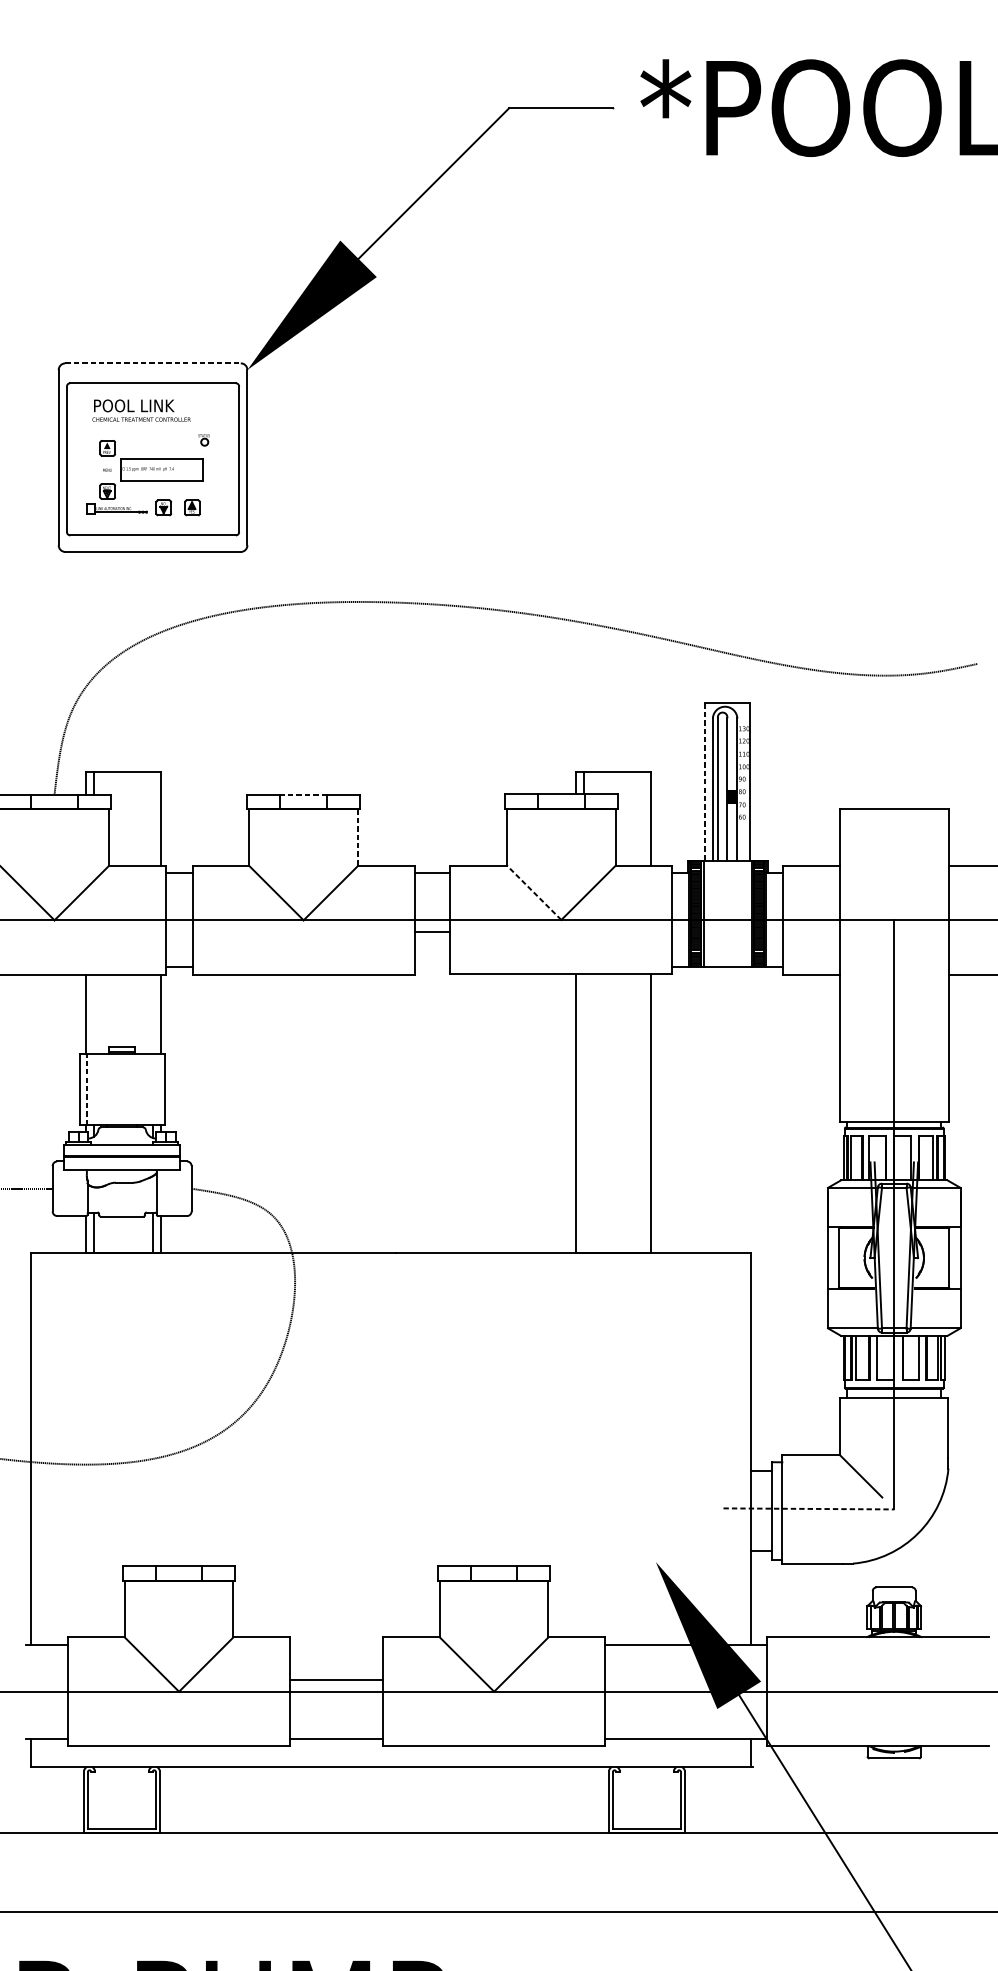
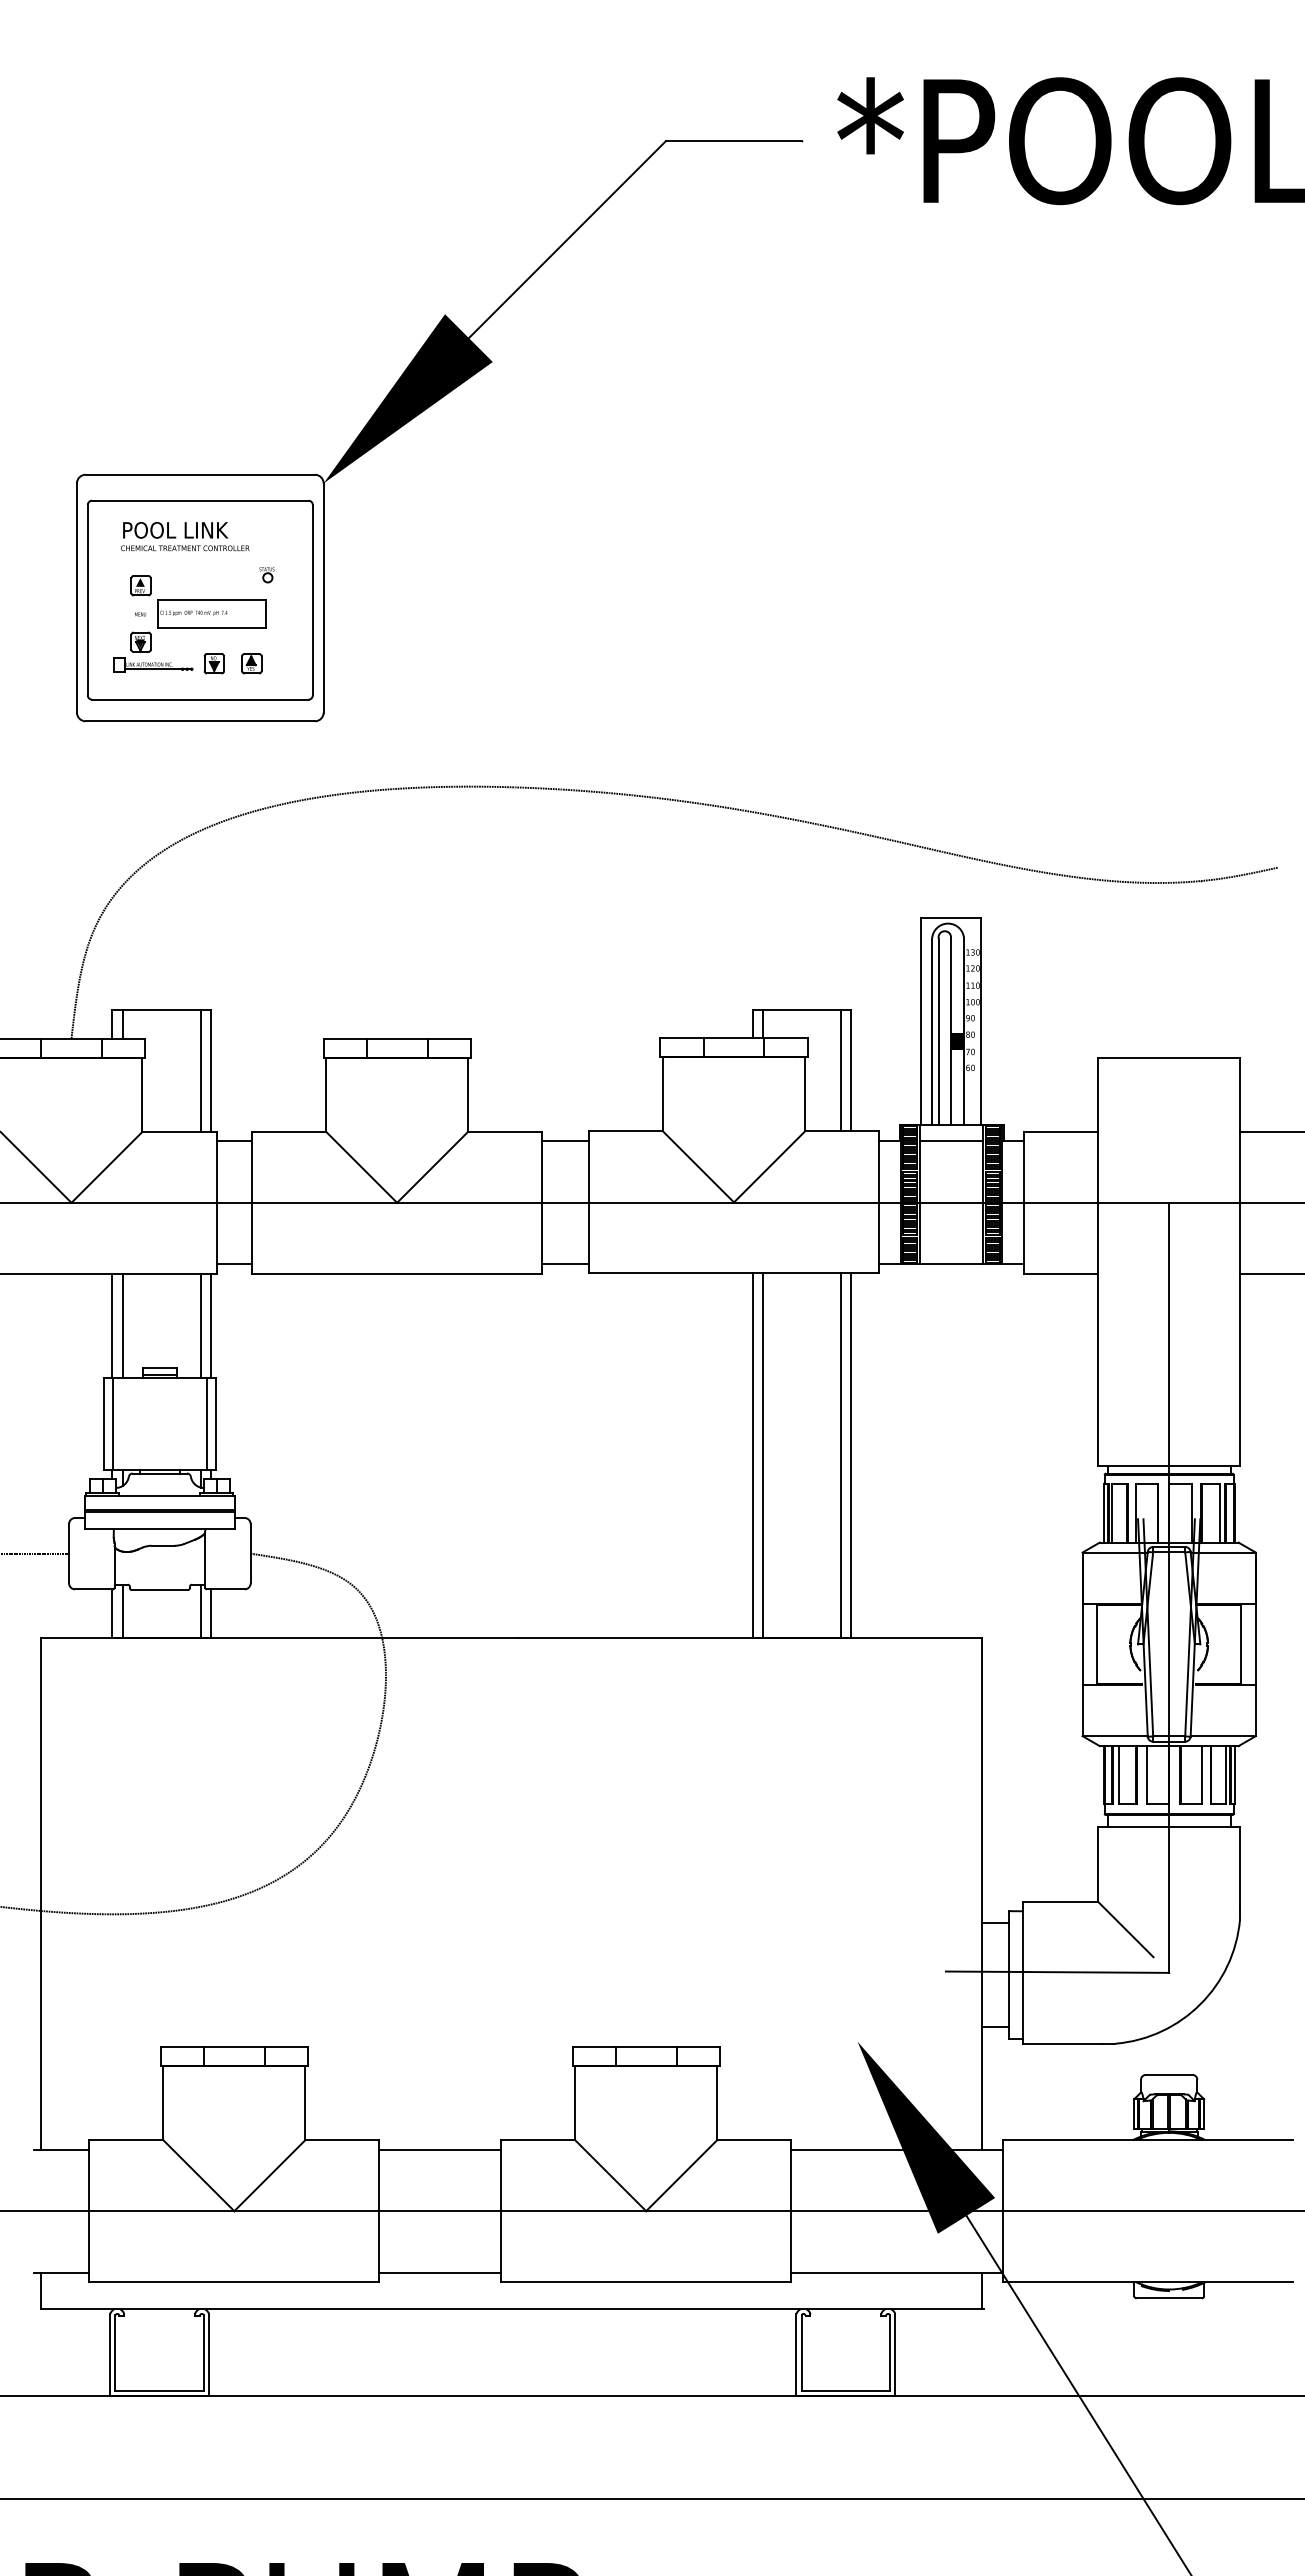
line: (153, 363) -> (200, 474), dashed -> solid
line: (704, 781) -> (921, 1021), dashed -> solid
line: (303, 794) -> (396, 1038), dashed -> solid
line: (153, 819) -> (200, 1070), added
line: (643, 819) -> (841, 1070), added
line: (358, 838) -> (468, 1095), dashed -> solid
line: (727, 873) -> (951, 1141), added
line: (534, 892) -> (698, 1166), dashed -> solid
line: (432, 932) -> (565, 1264), moved
line: (93, 1014) -> (122, 1325), added
line: (153, 1014) -> (200, 1325), added
line: (86, 1089) -> (113, 1423), dashed -> solid
line: (157, 1089) -> (206, 1423), added
line: (583, 1113) -> (763, 1455), added
line: (643, 1113) -> (841, 1455), added
line: (808, 1509) -> (1057, 1972), dashed -> solid
line: (336, 1679) -> (440, 2149), moved

